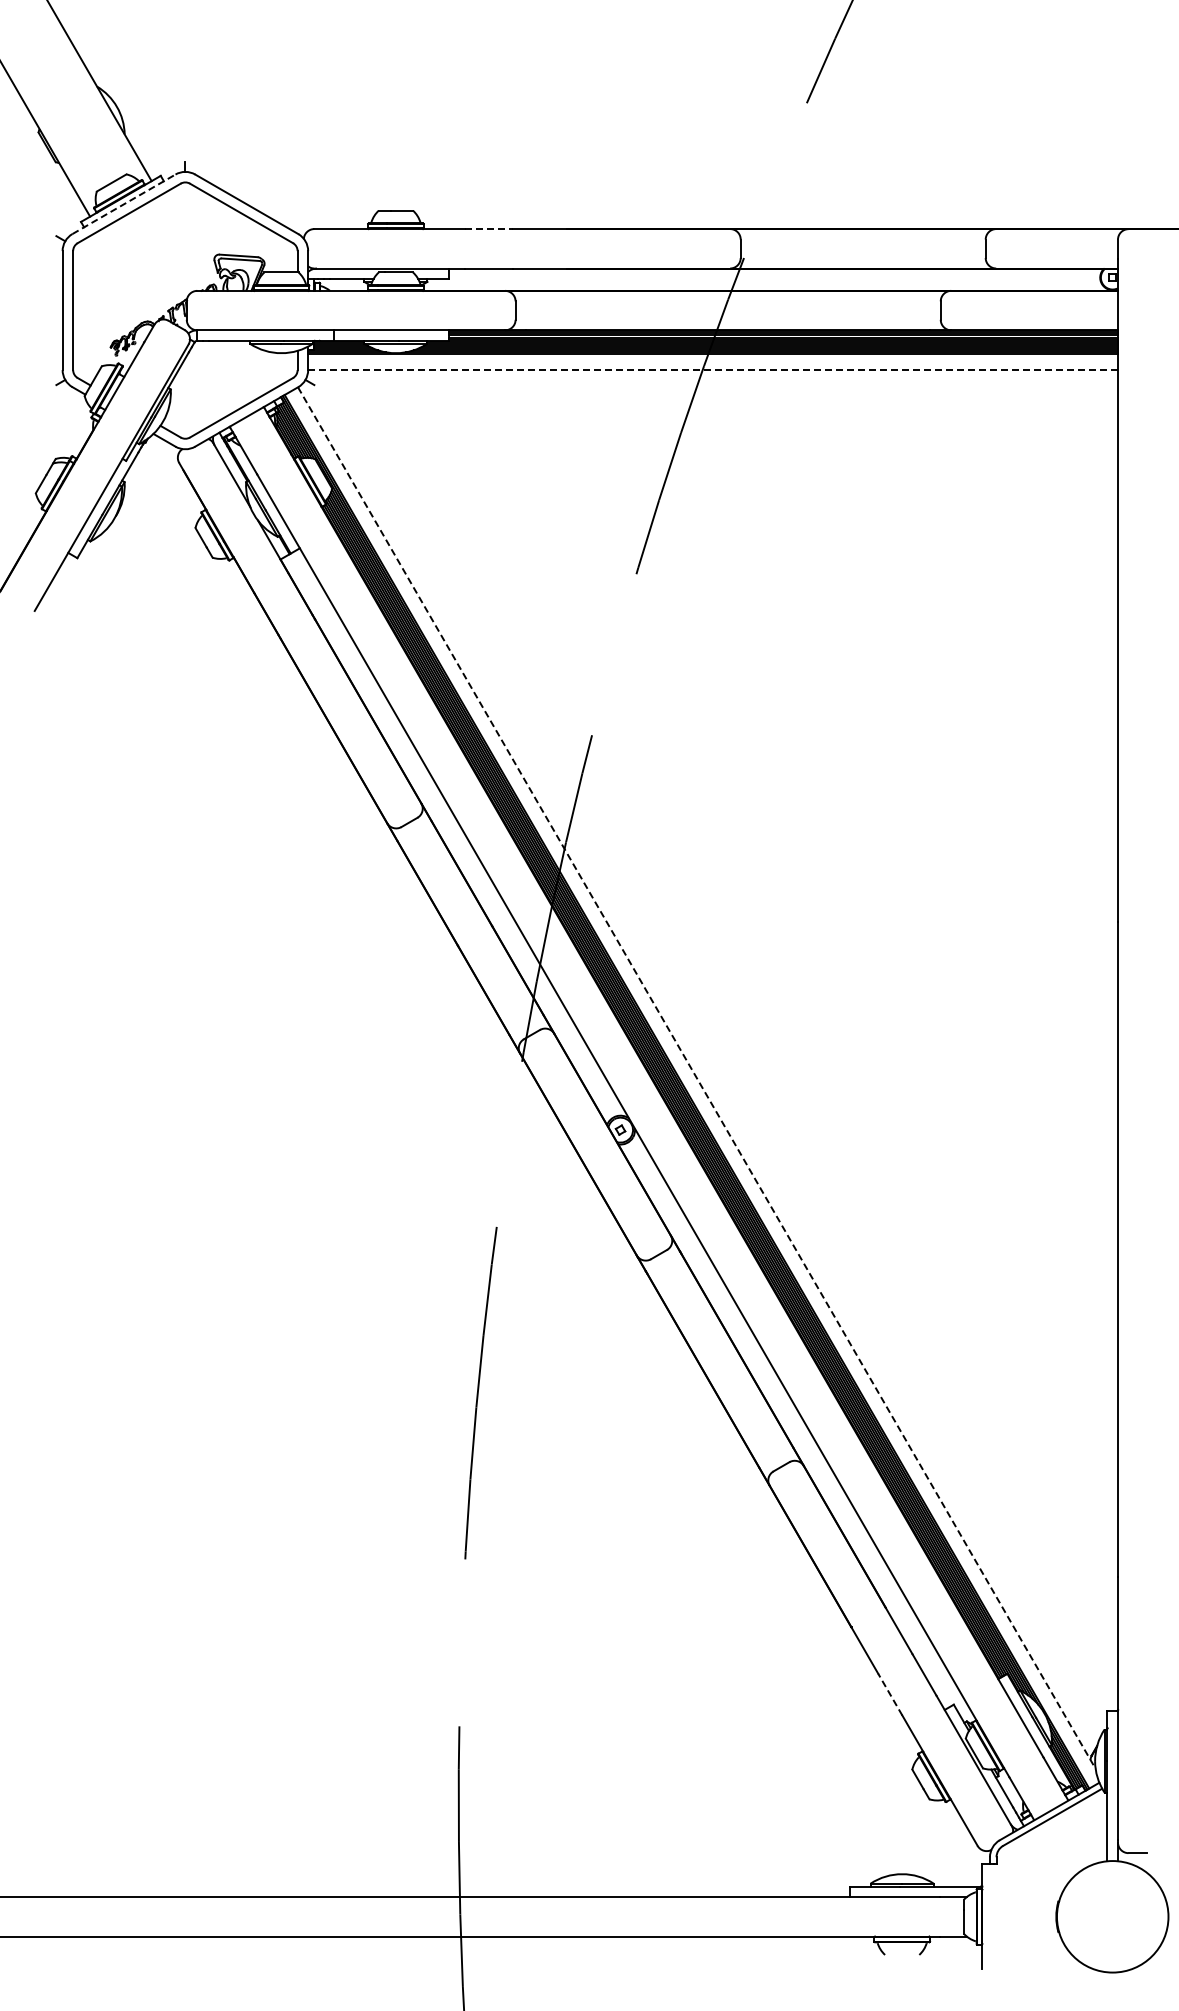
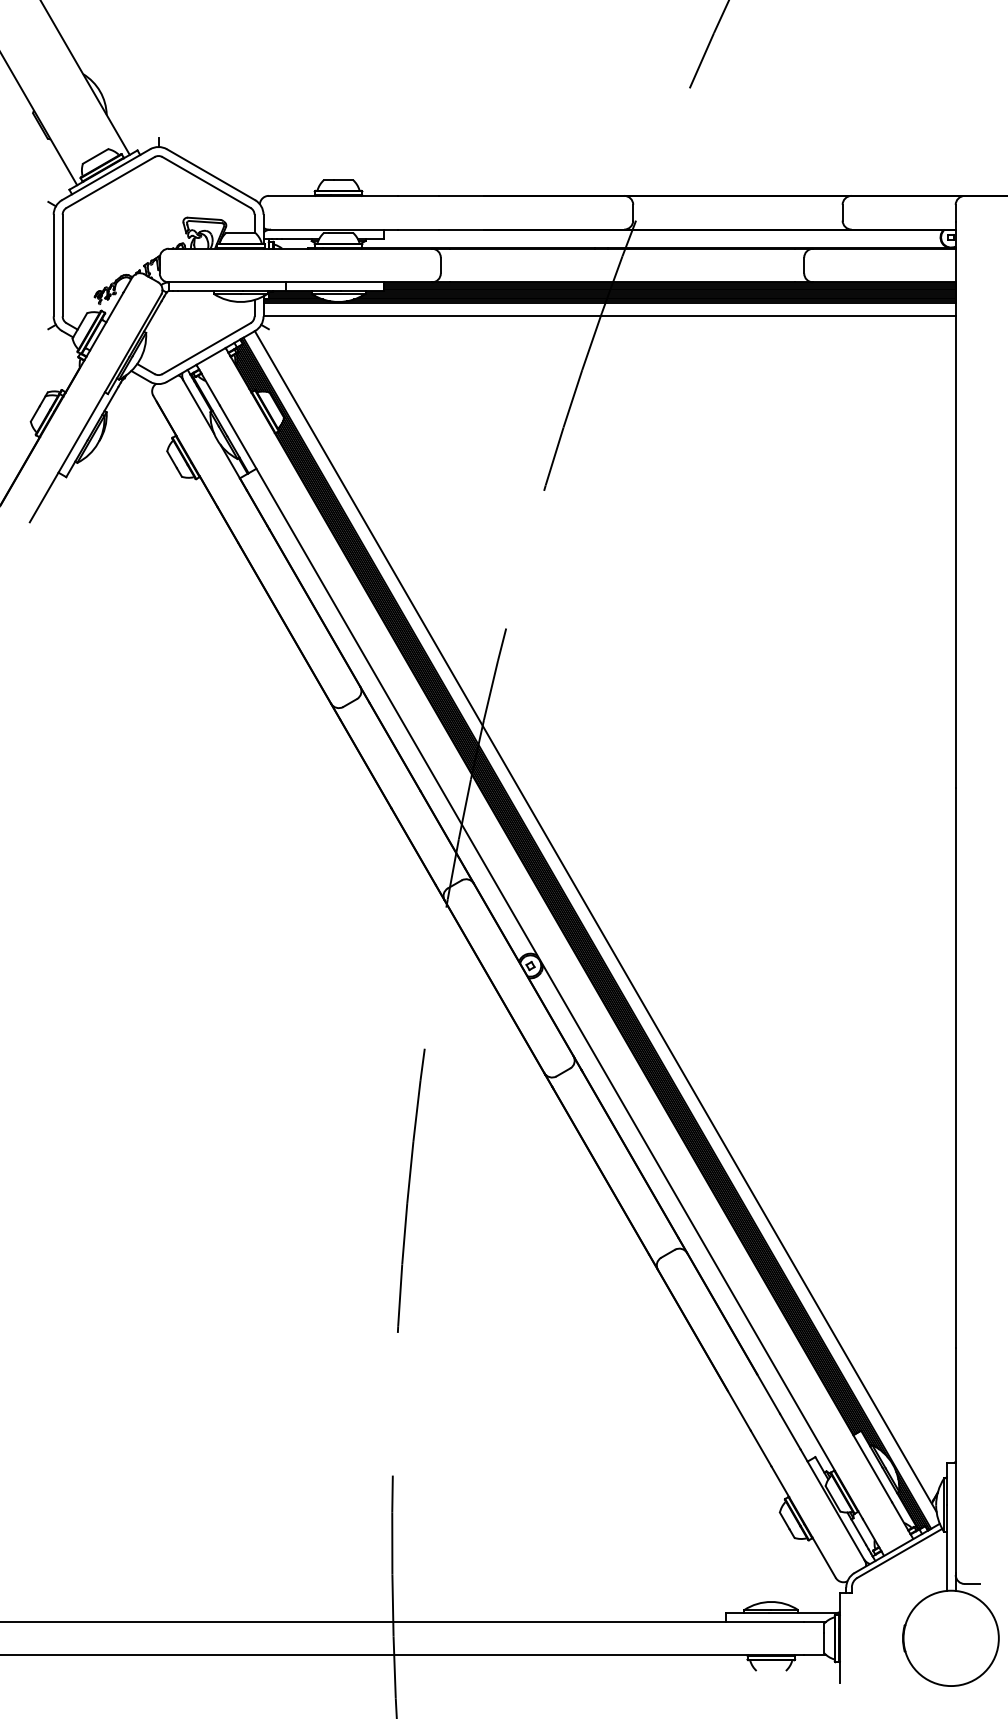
line: (124, 204) -> (106, 174), dashed -> solid
line: (489, 229) -> (418, 196), dashed -> solid
line: (713, 369) -> (609, 315), dashed -> solid
line: (696, 1078) -> (595, 921), dashed -> solid
line: (890, 1694) -> (761, 1448), dashed -> solid

